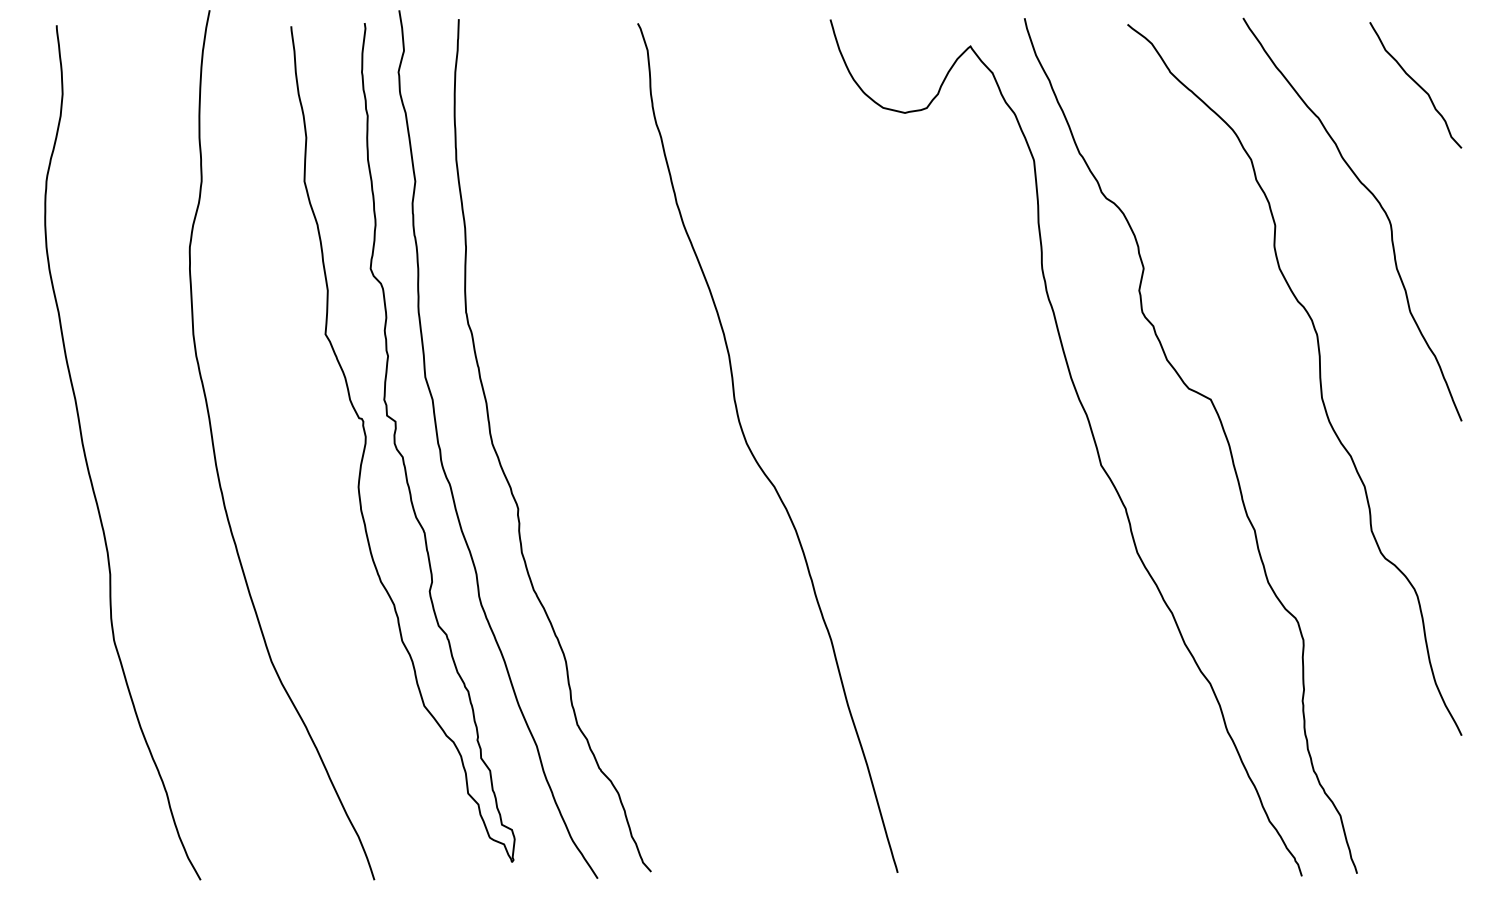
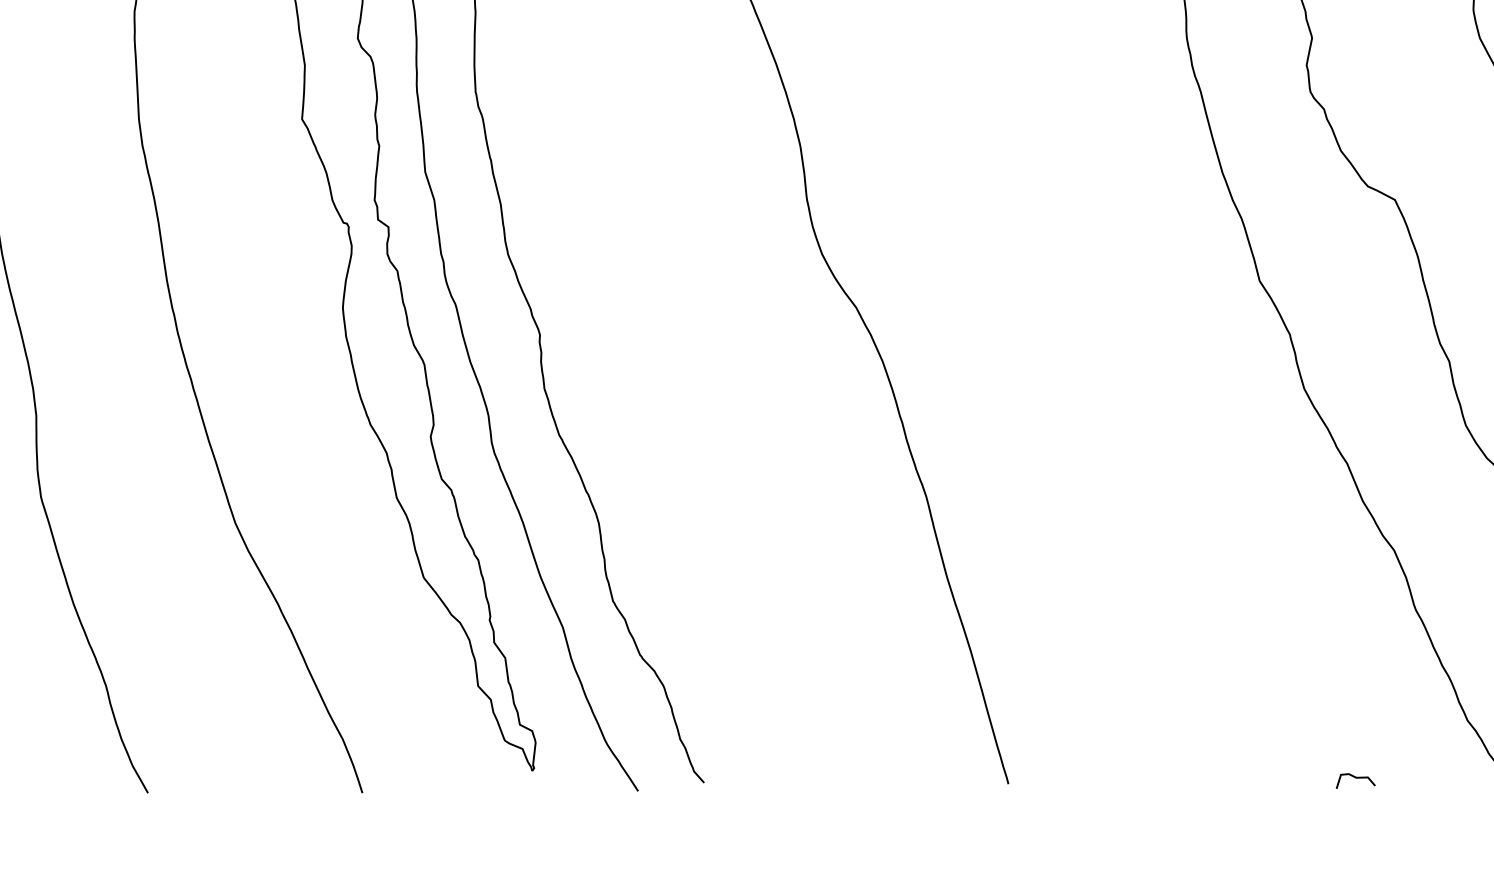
curve: (1178, 868) -> (1355, 778), added

